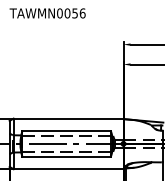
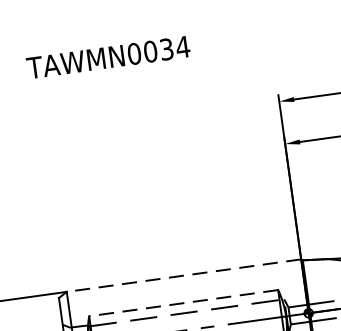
text: (78, 13) -> (174, 48), TAWMN0056 -> TAWMN0034
line: (68, 118) -> (183, 275), solid -> dashed
line: (66, 131) -> (183, 303), solid -> dashed

